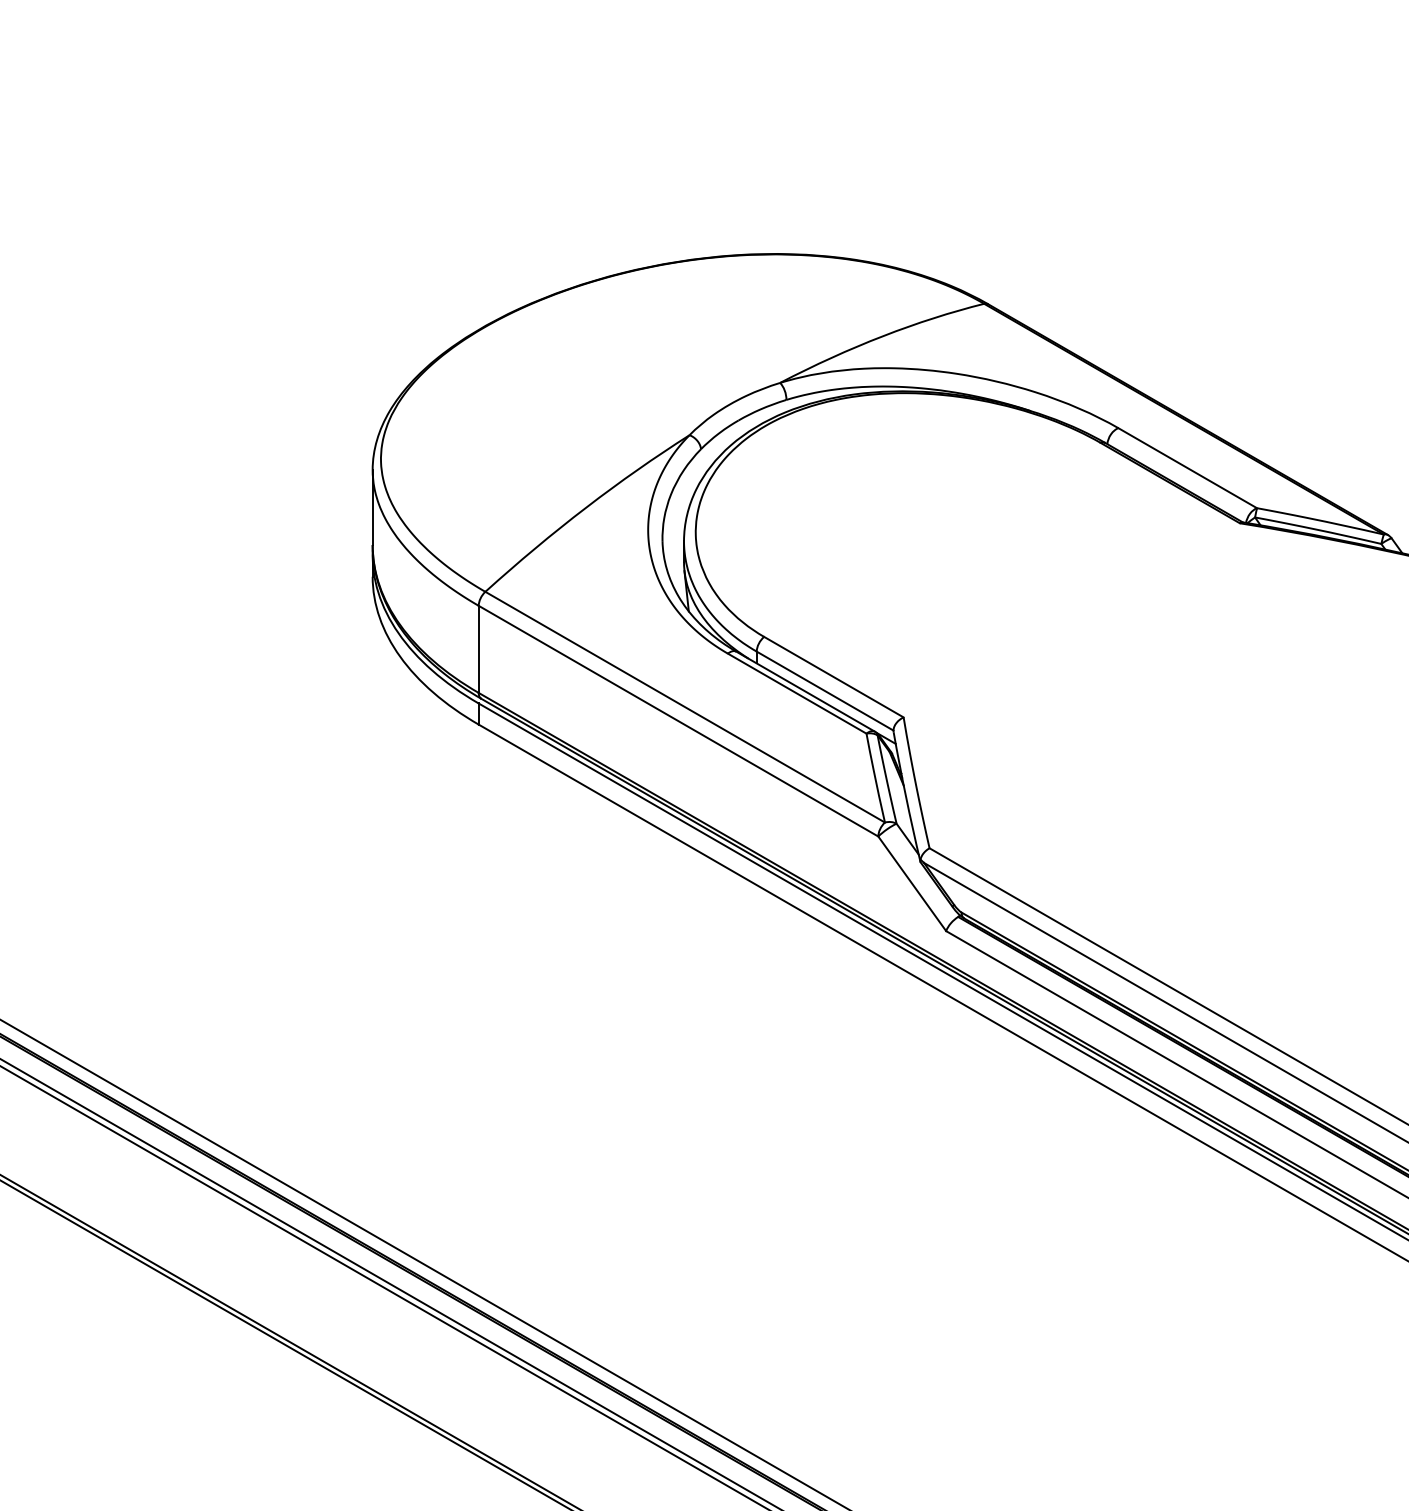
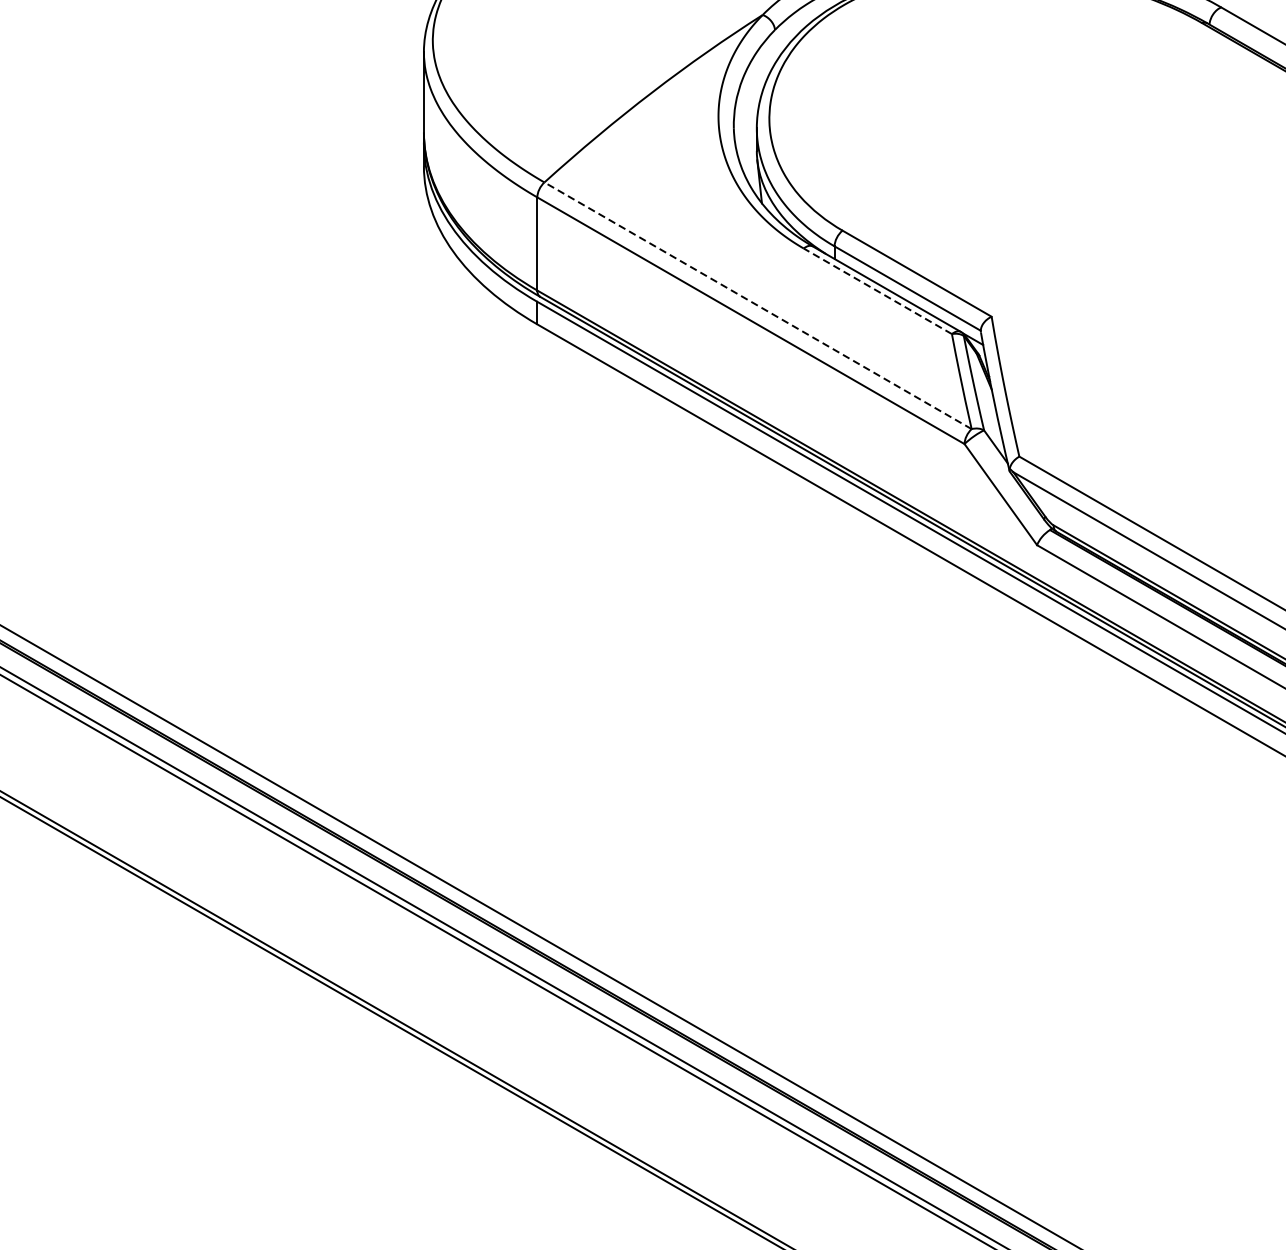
line: (796, 693) -> (877, 291), solid -> dashed
line: (685, 707) -> (758, 306), solid -> dashed

